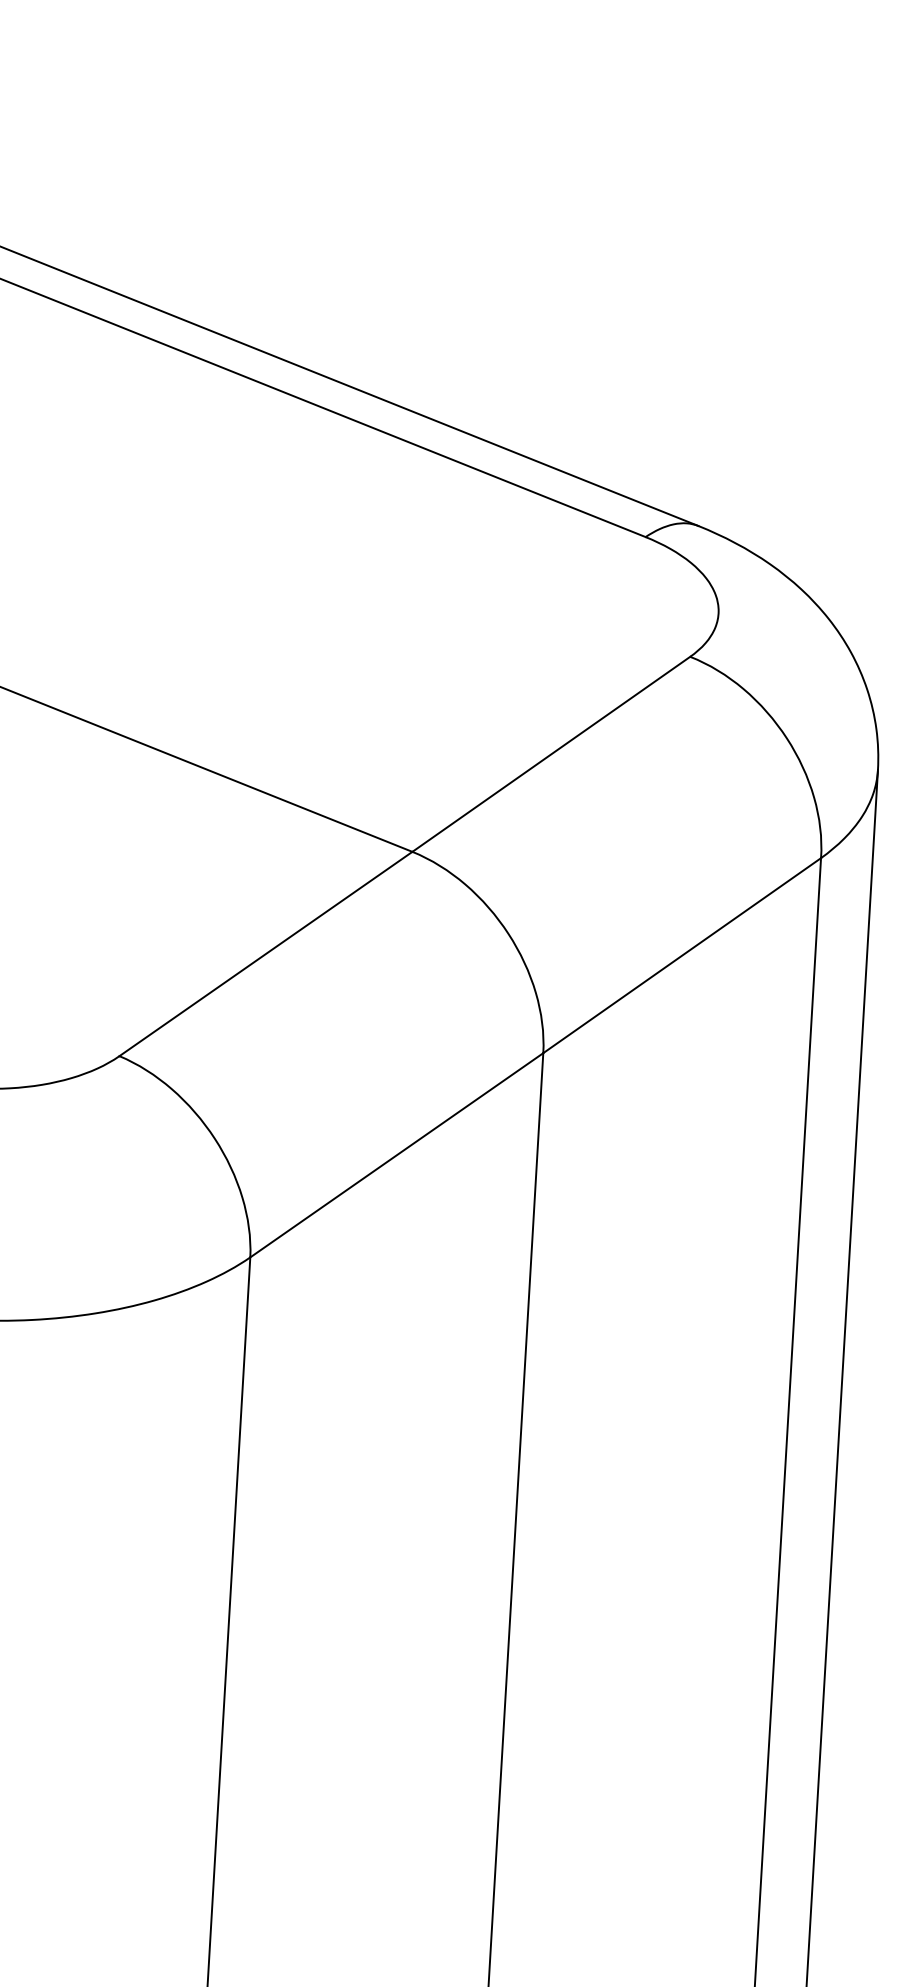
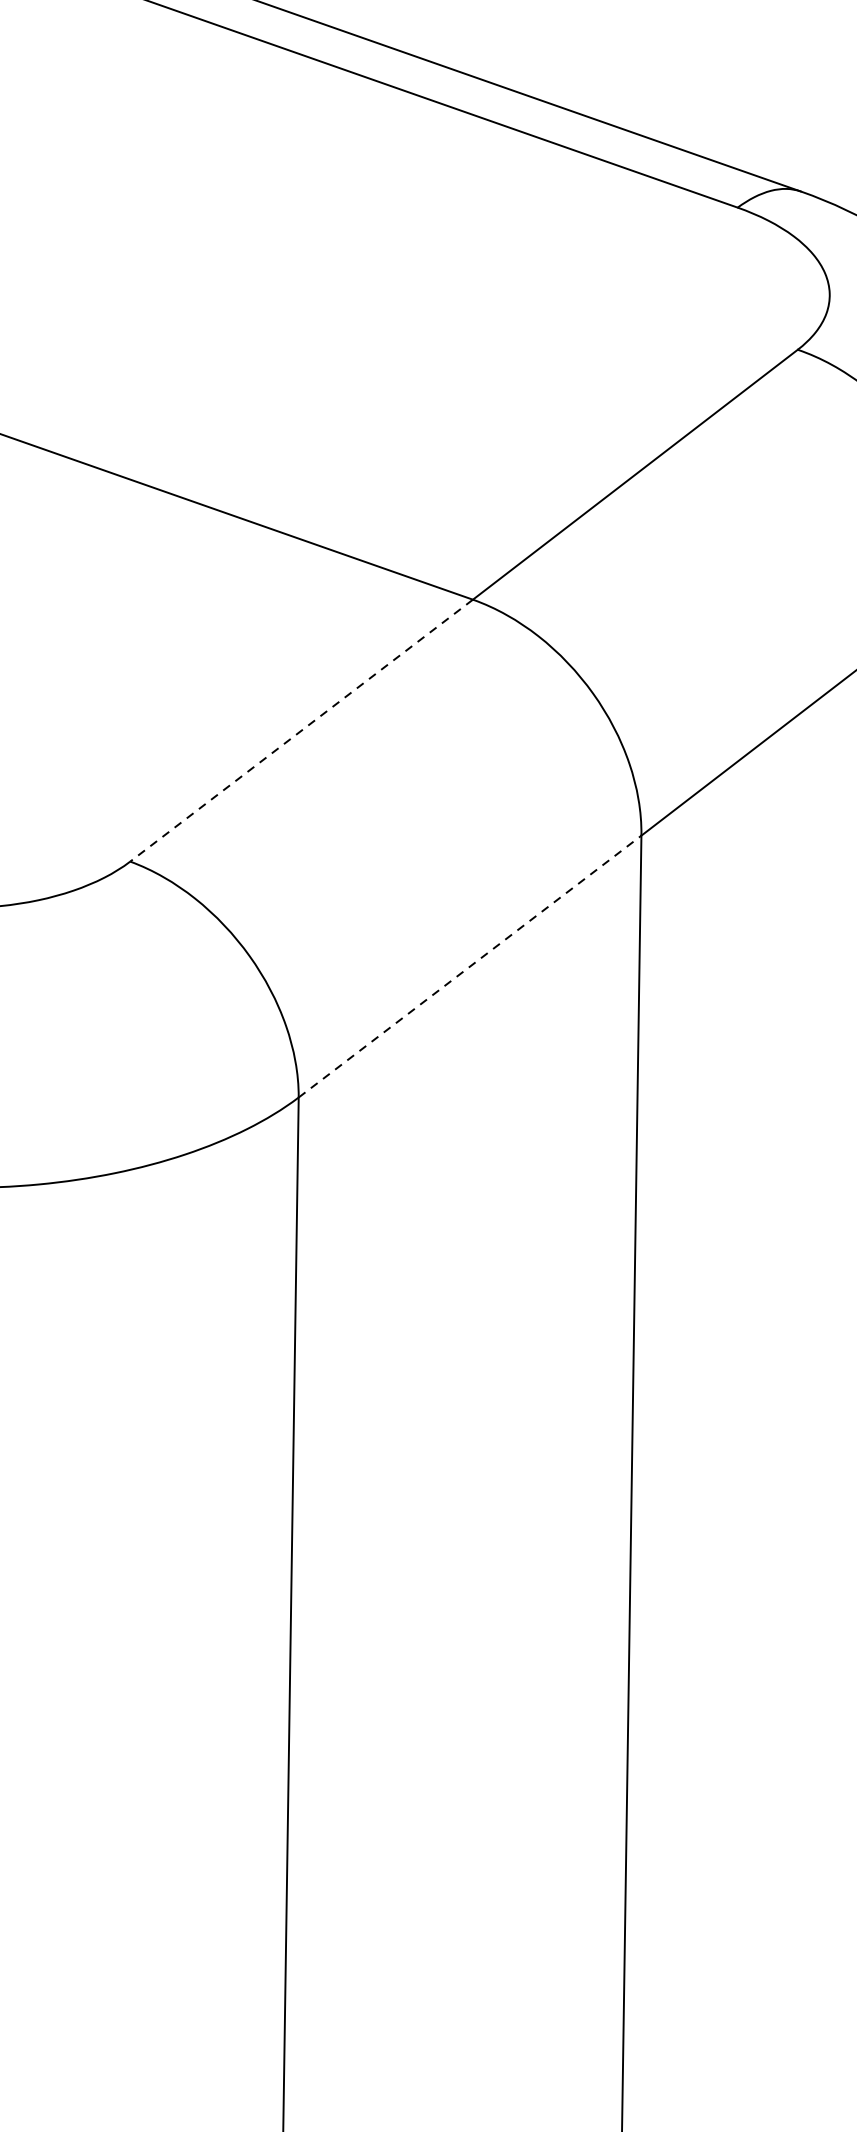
line: (265, 954) -> (301, 731), solid -> dashed
line: (396, 1155) -> (469, 966), solid -> dashed

